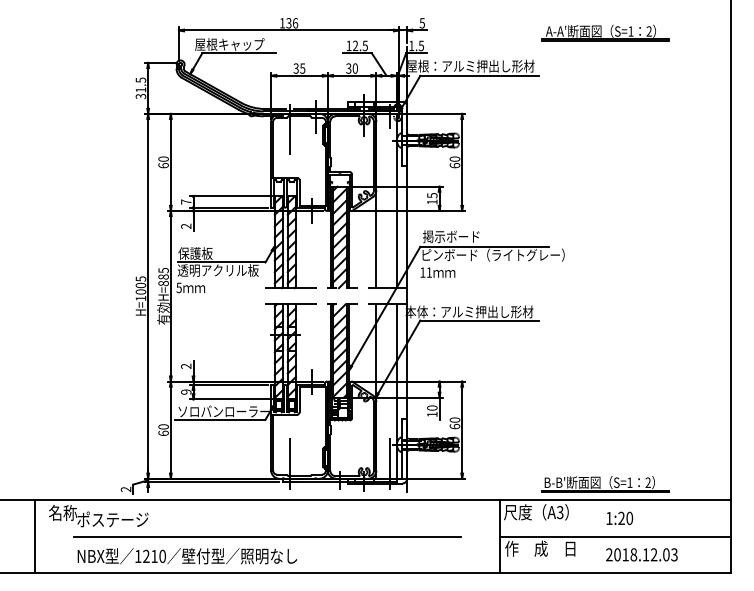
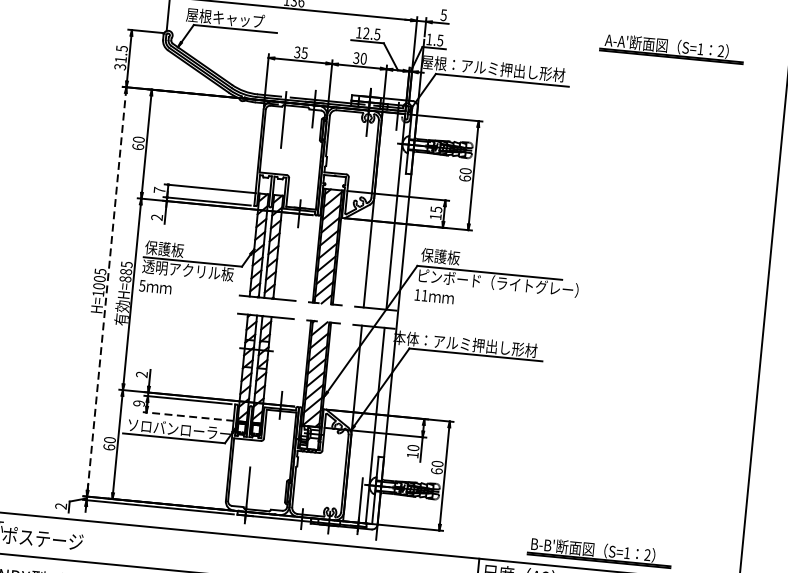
part: (605, 32) -> (671, 47), moved
text: (451, 236) -> (453, 257), 掲示ボード -> 保護板
line: (148, 295) -> (107, 291), solid -> dashed
line: (230, 399) -> (187, 416), solid -> dashed

